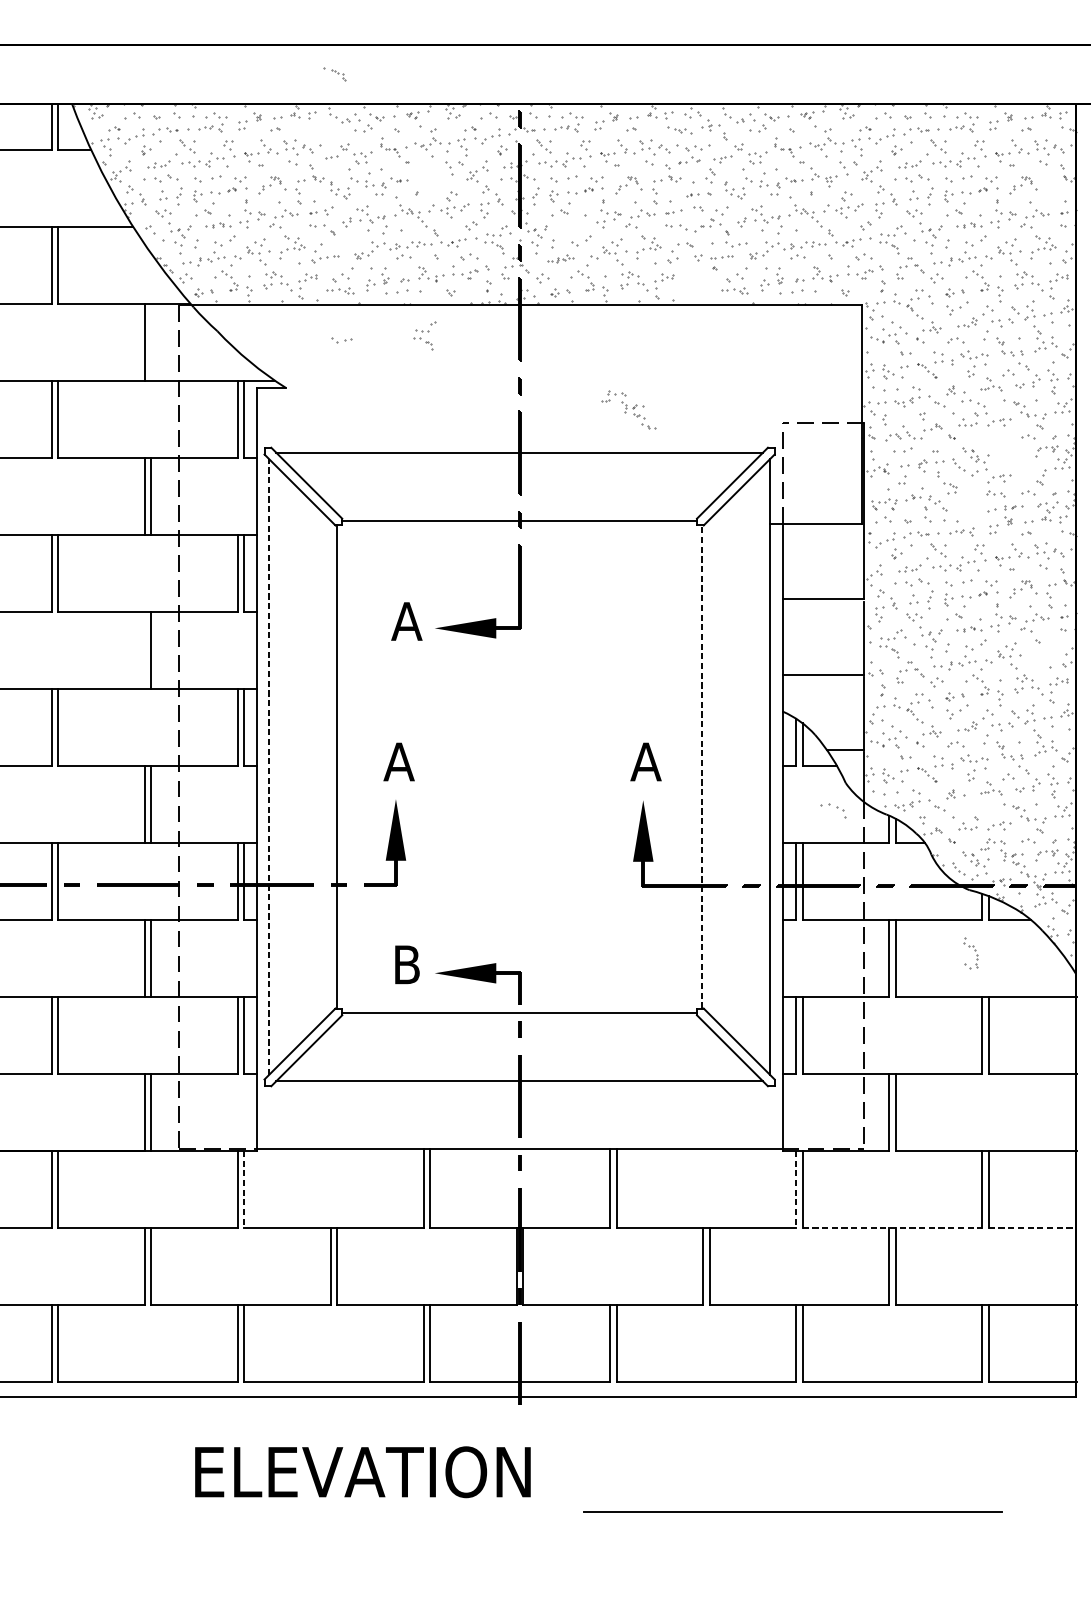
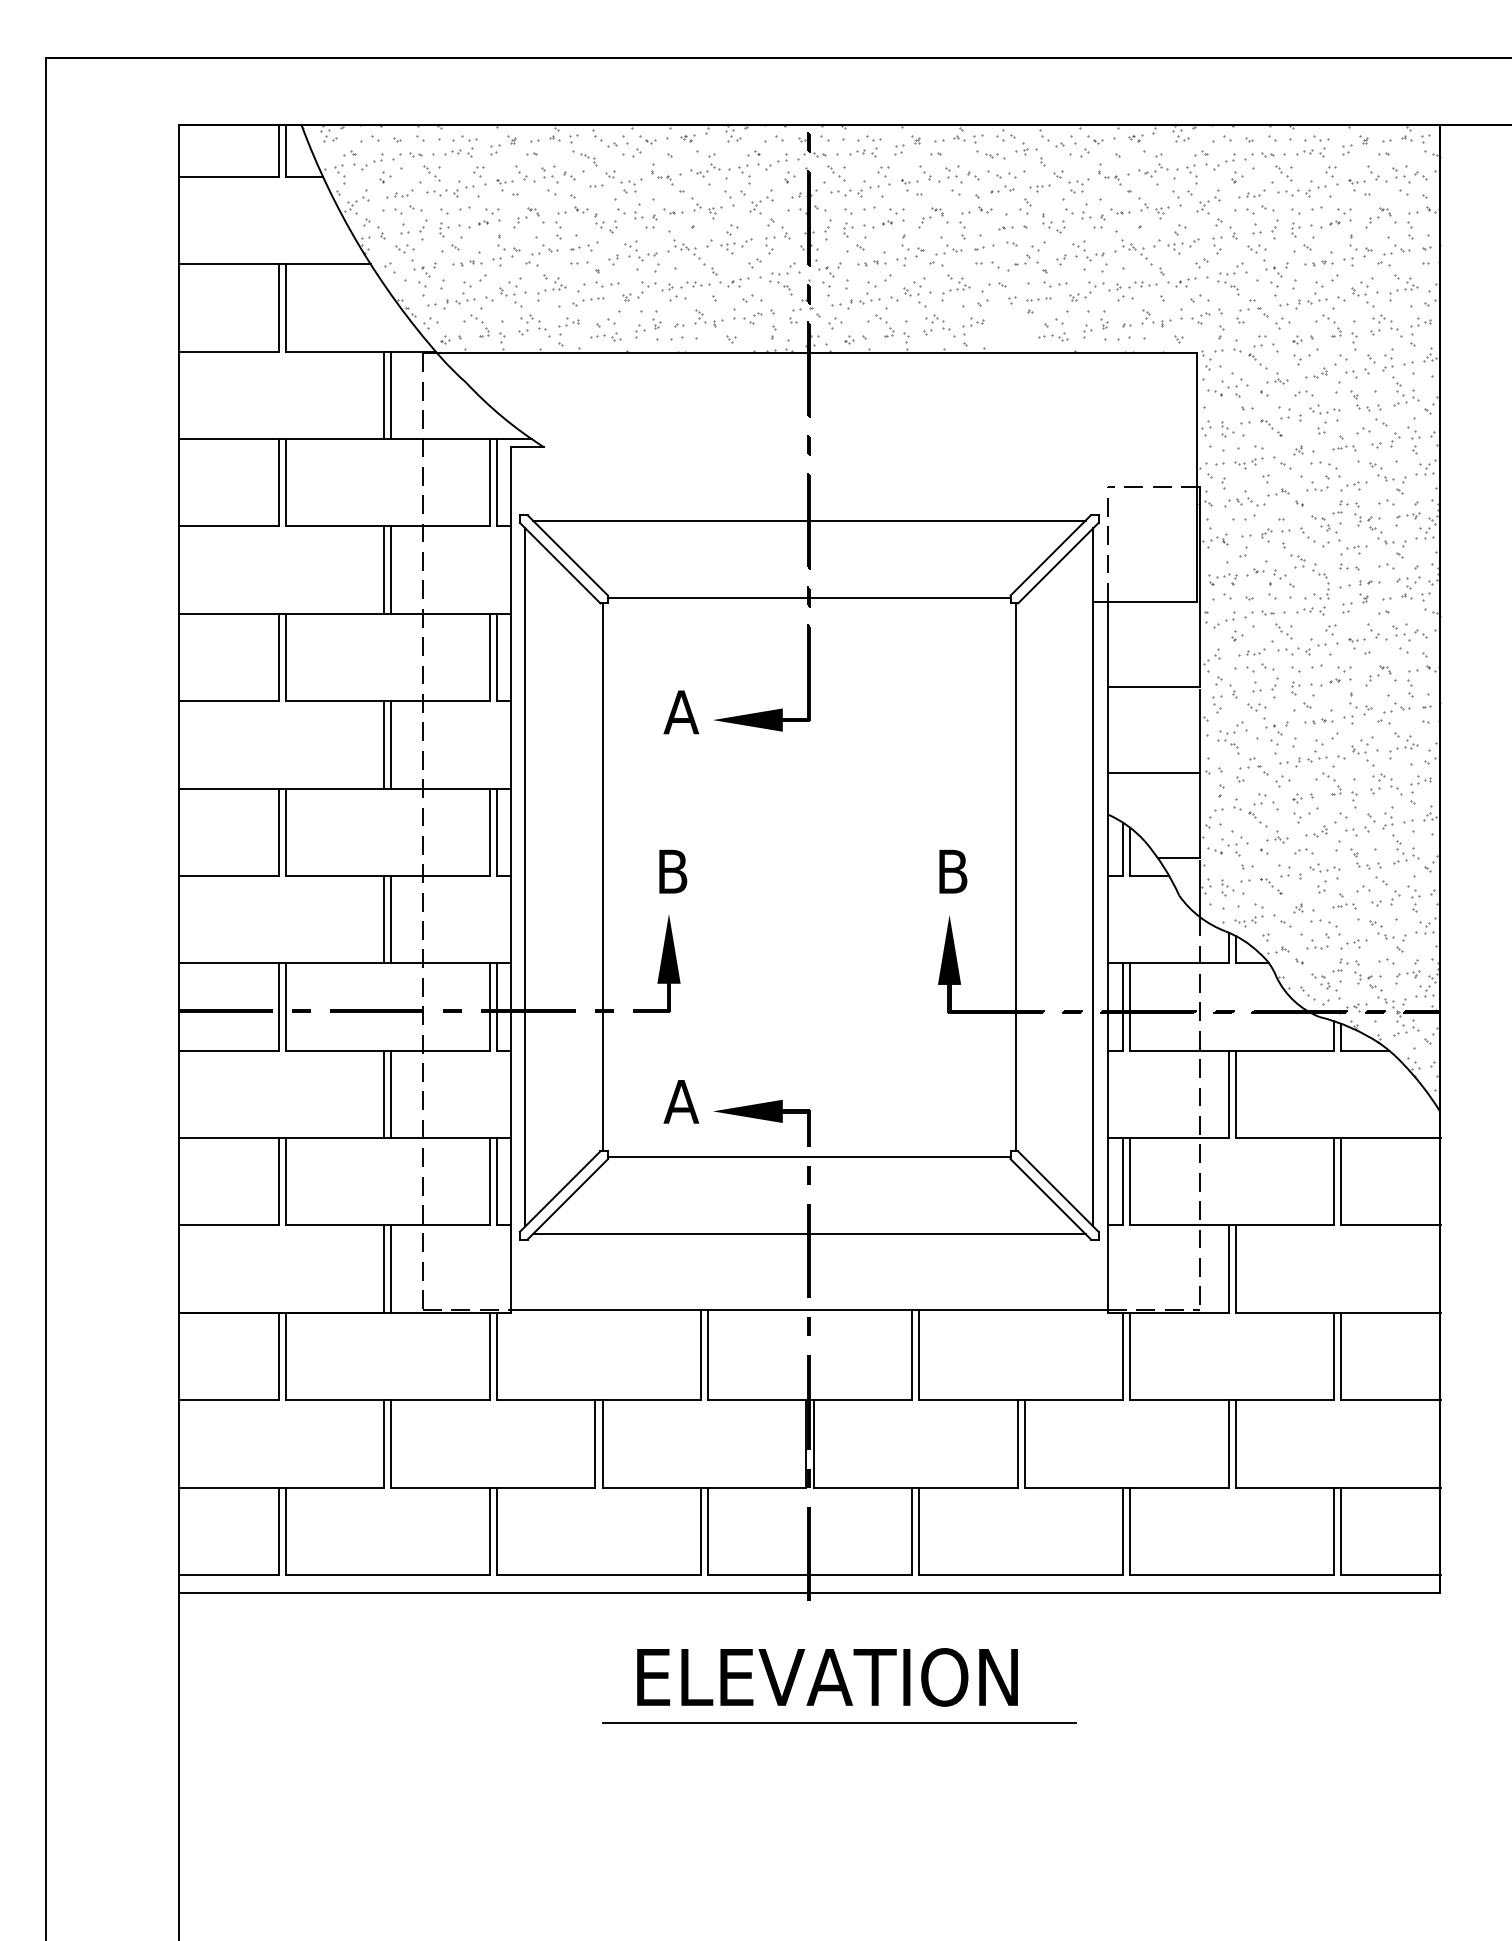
part: (334, 74) -> (584, 158), moved
part: (429, 177) -> (706, 208), added
part: (1051, 192) -> (1412, 225), added
part: (574, 225) -> (871, 263), added
part: (560, 258) -> (855, 300), size x1.67
part: (424, 335) -> (701, 387), removed
part: (341, 340) -> (607, 284), moved
line: (151, 342) -> (391, 395), added
part: (629, 410) -> (1363, 522), moved
line: (145, 649) -> (384, 744), added
part: (1043, 652) -> (1403, 747), added
text: (399, 761) -> (672, 871), A -> B
text: (645, 761) -> (952, 871), A -> B
line: (269, 766) -> (525, 876), dashed -> solid
line: (701, 766) -> (1015, 876), dashed -> solid
part: (833, 811) -> (1325, 927), moved
part: (969, 947) -> (1319, 575), moved
text: (406, 964) -> (681, 1101), B -> A
line: (243, 1189) -> (496, 1356), dashed -> solid
line: (796, 1189) -> (1123, 1356), dashed -> solid
line: (892, 1228) -> (1232, 1400), dashed -> solid
line: (1032, 1228) -> (1391, 1400), dashed -> solid
text: (362, 1472) -> (827, 1677), moved
line: (793, 1511) -> (839, 1722), moved

